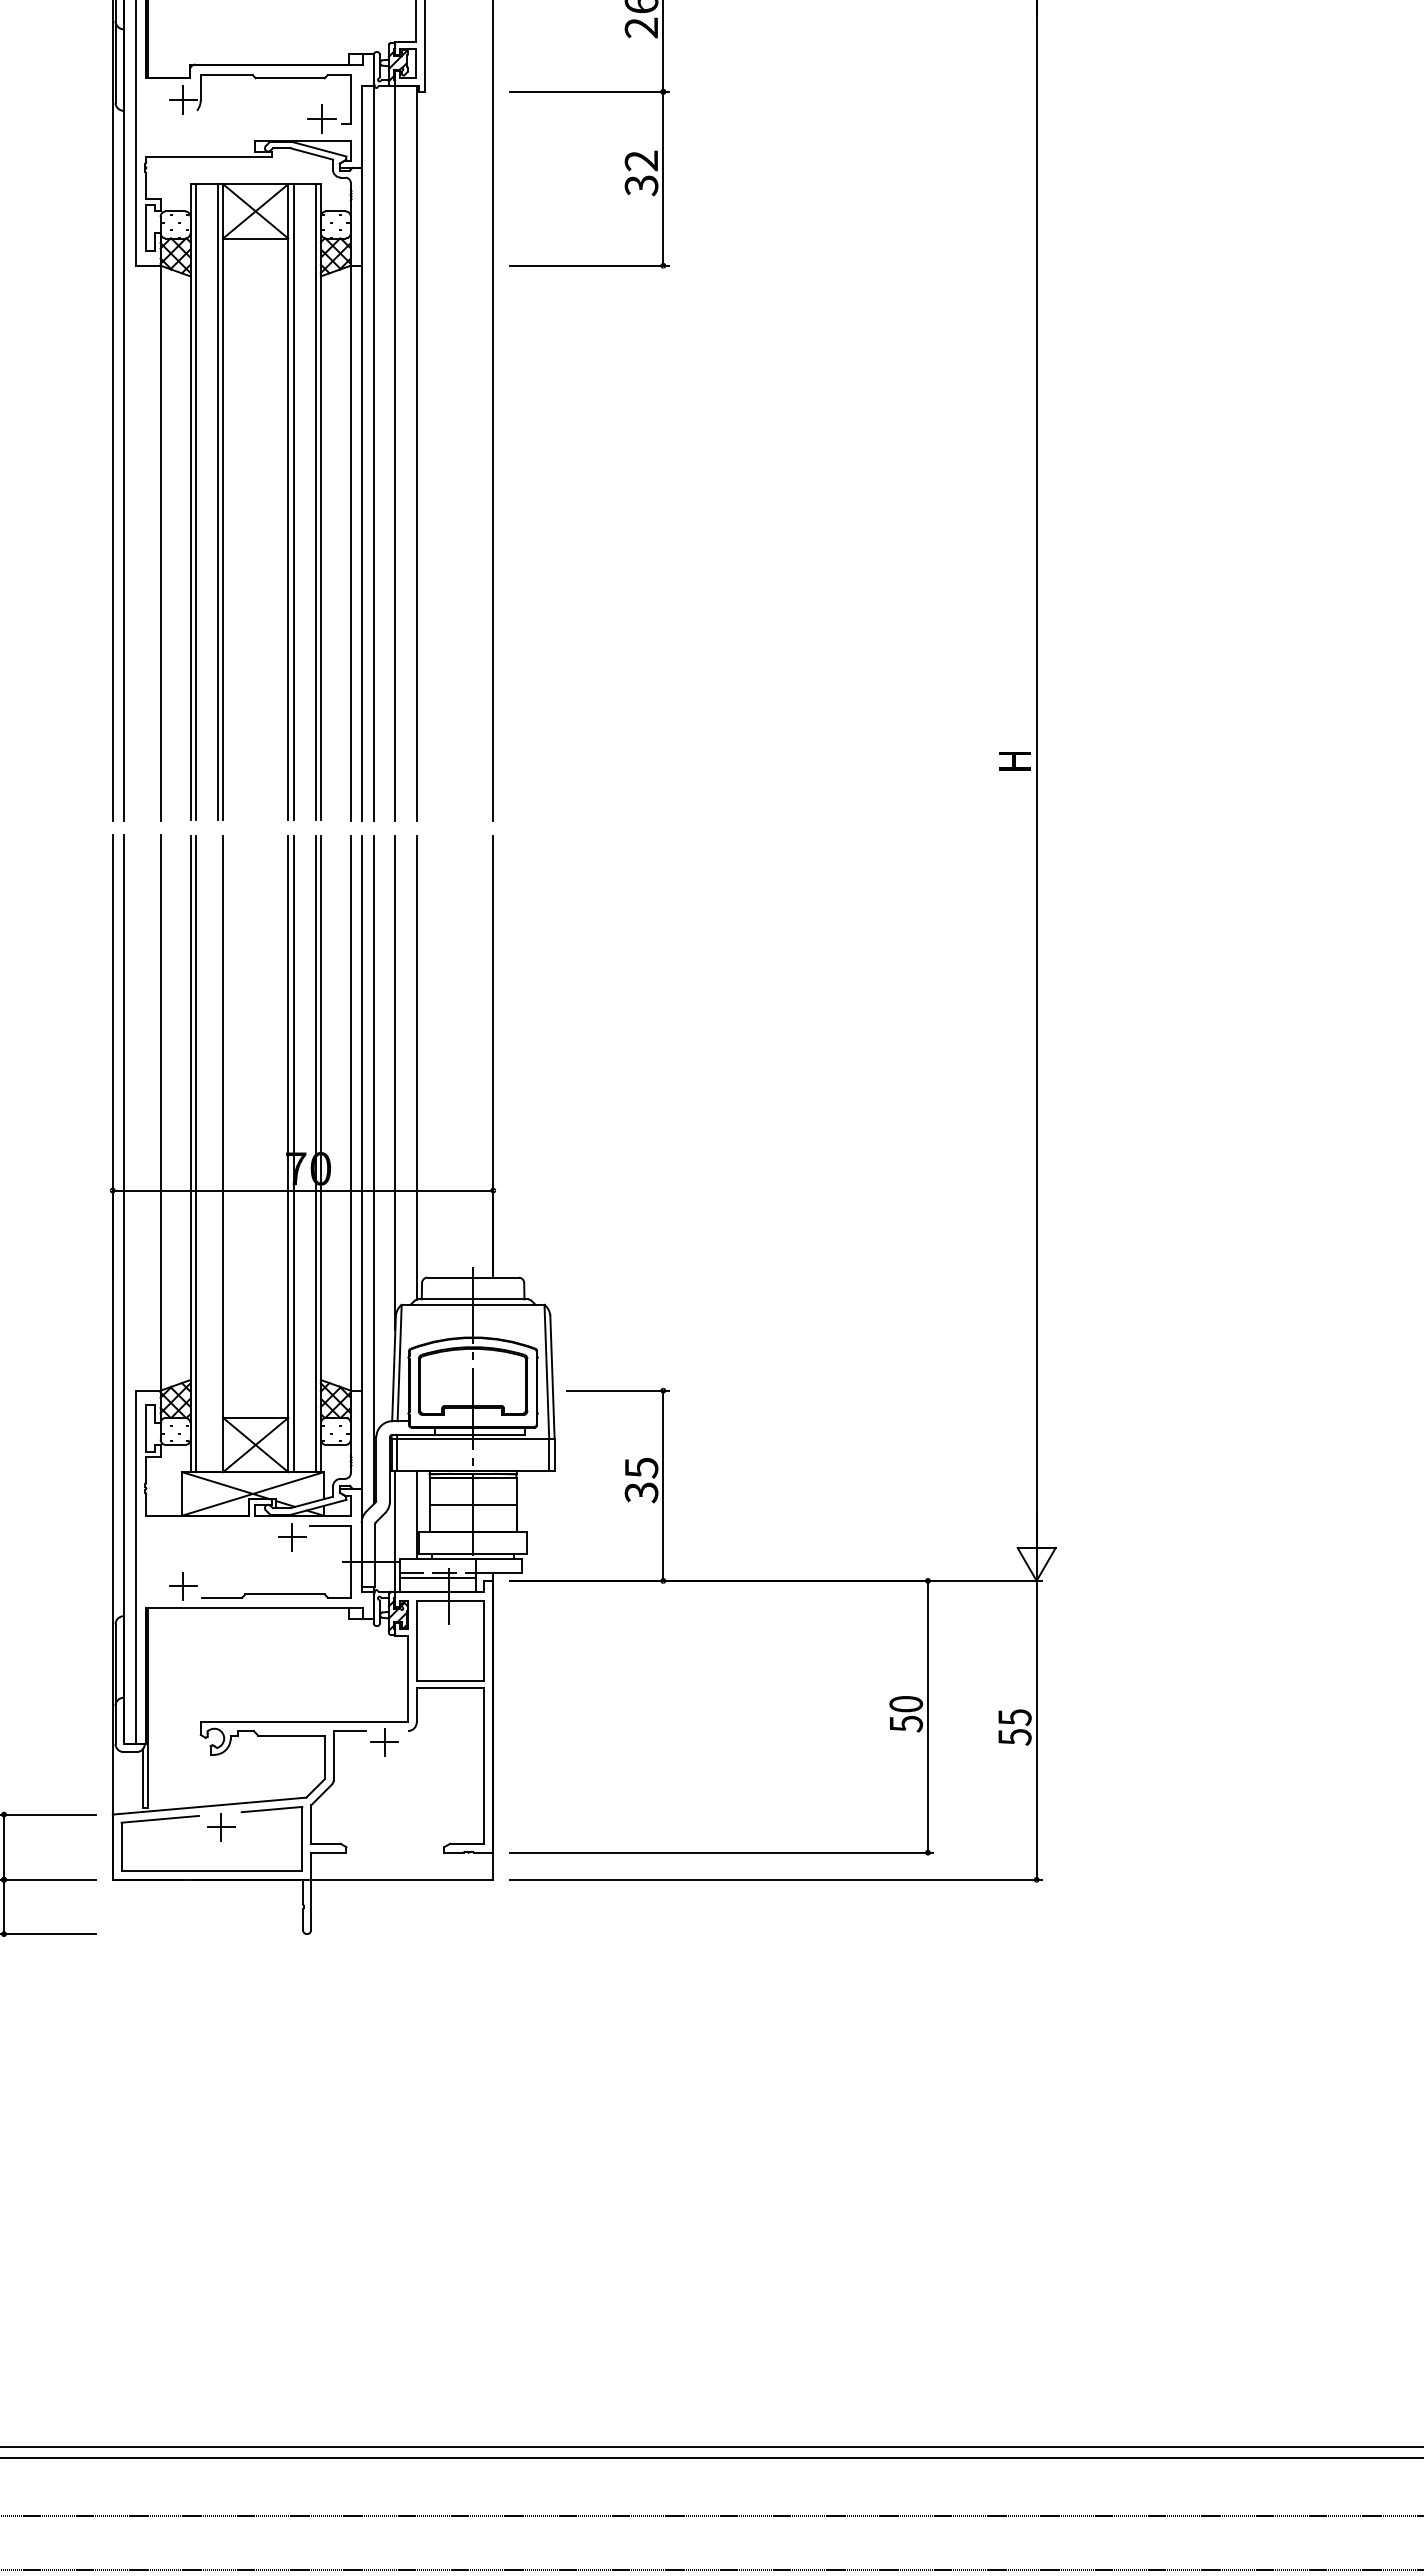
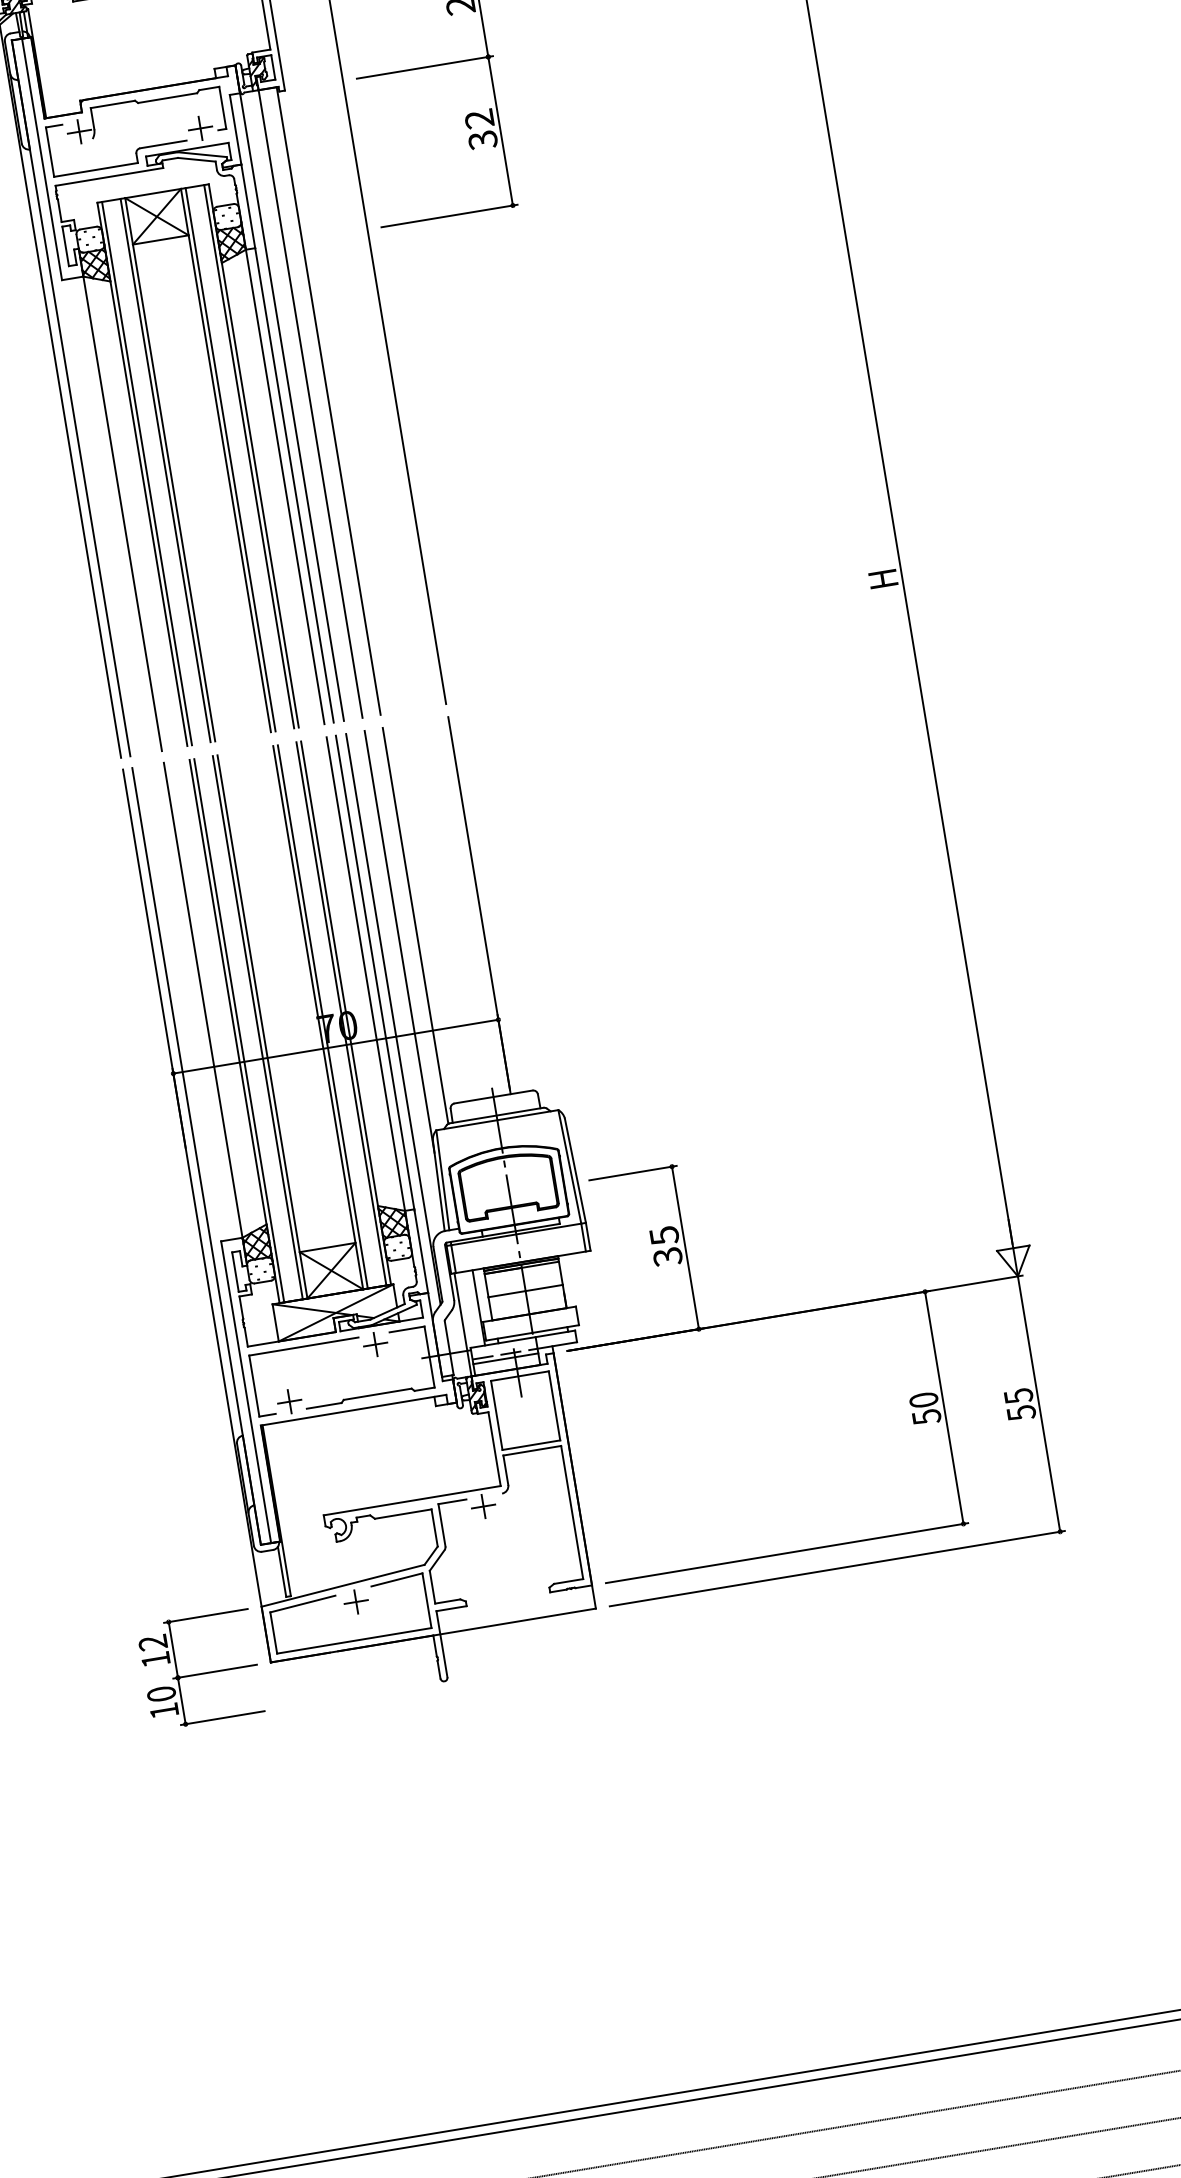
part: (244, 131) -> (136, 150), added
line: (217, 1154) -> (257, 1027), added
part: (209, 1526) -> (303, 1346), added

